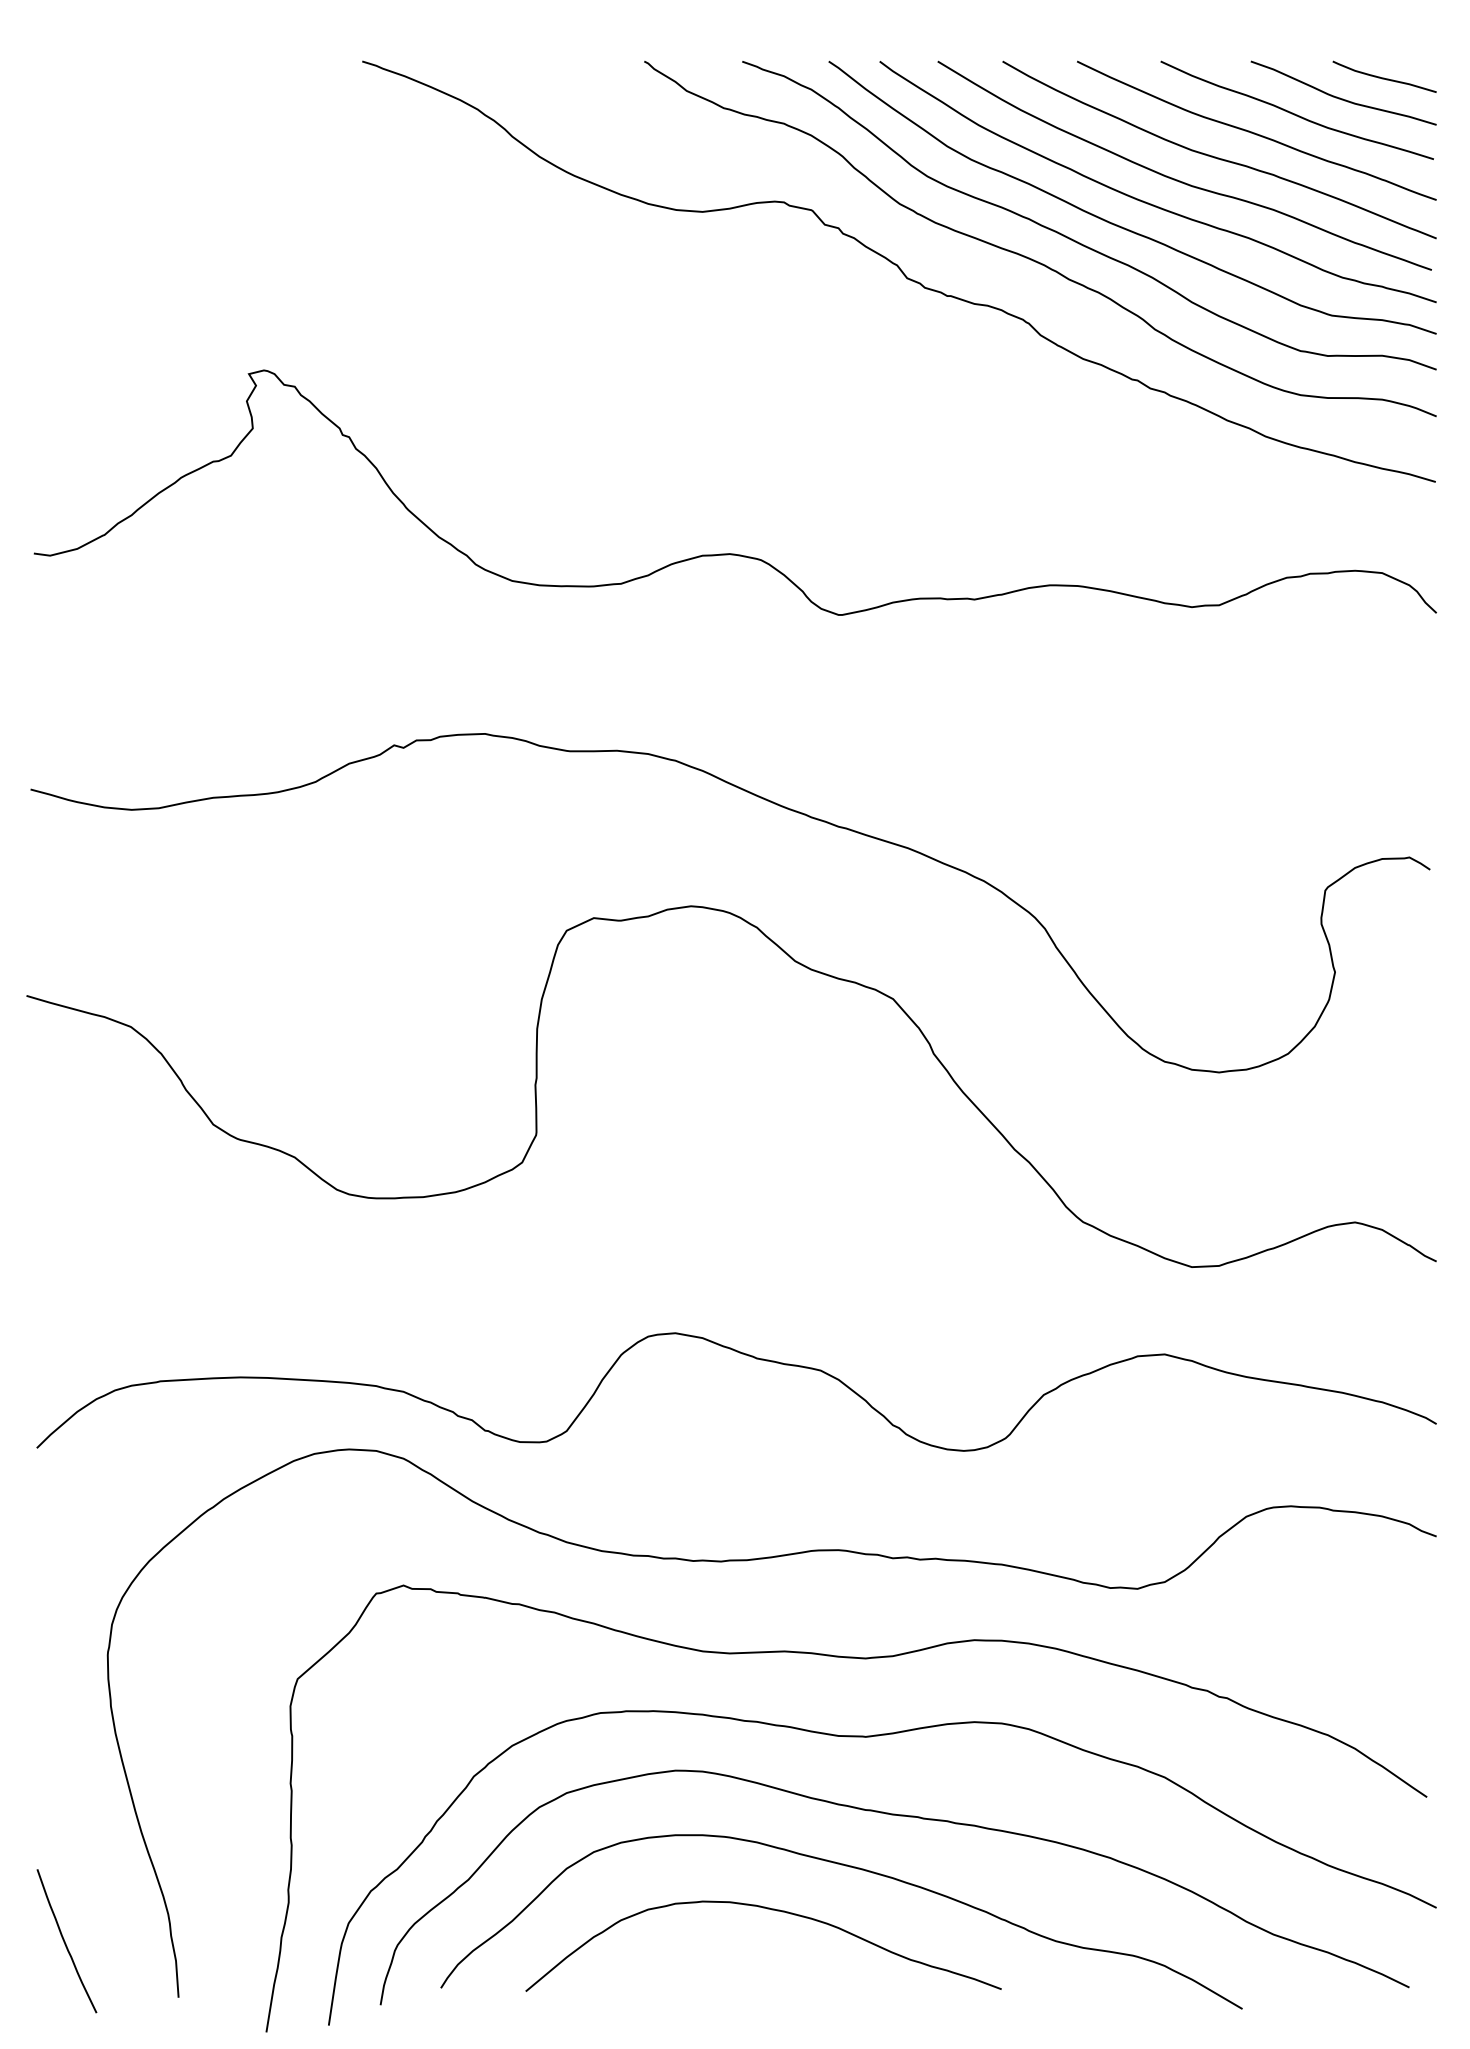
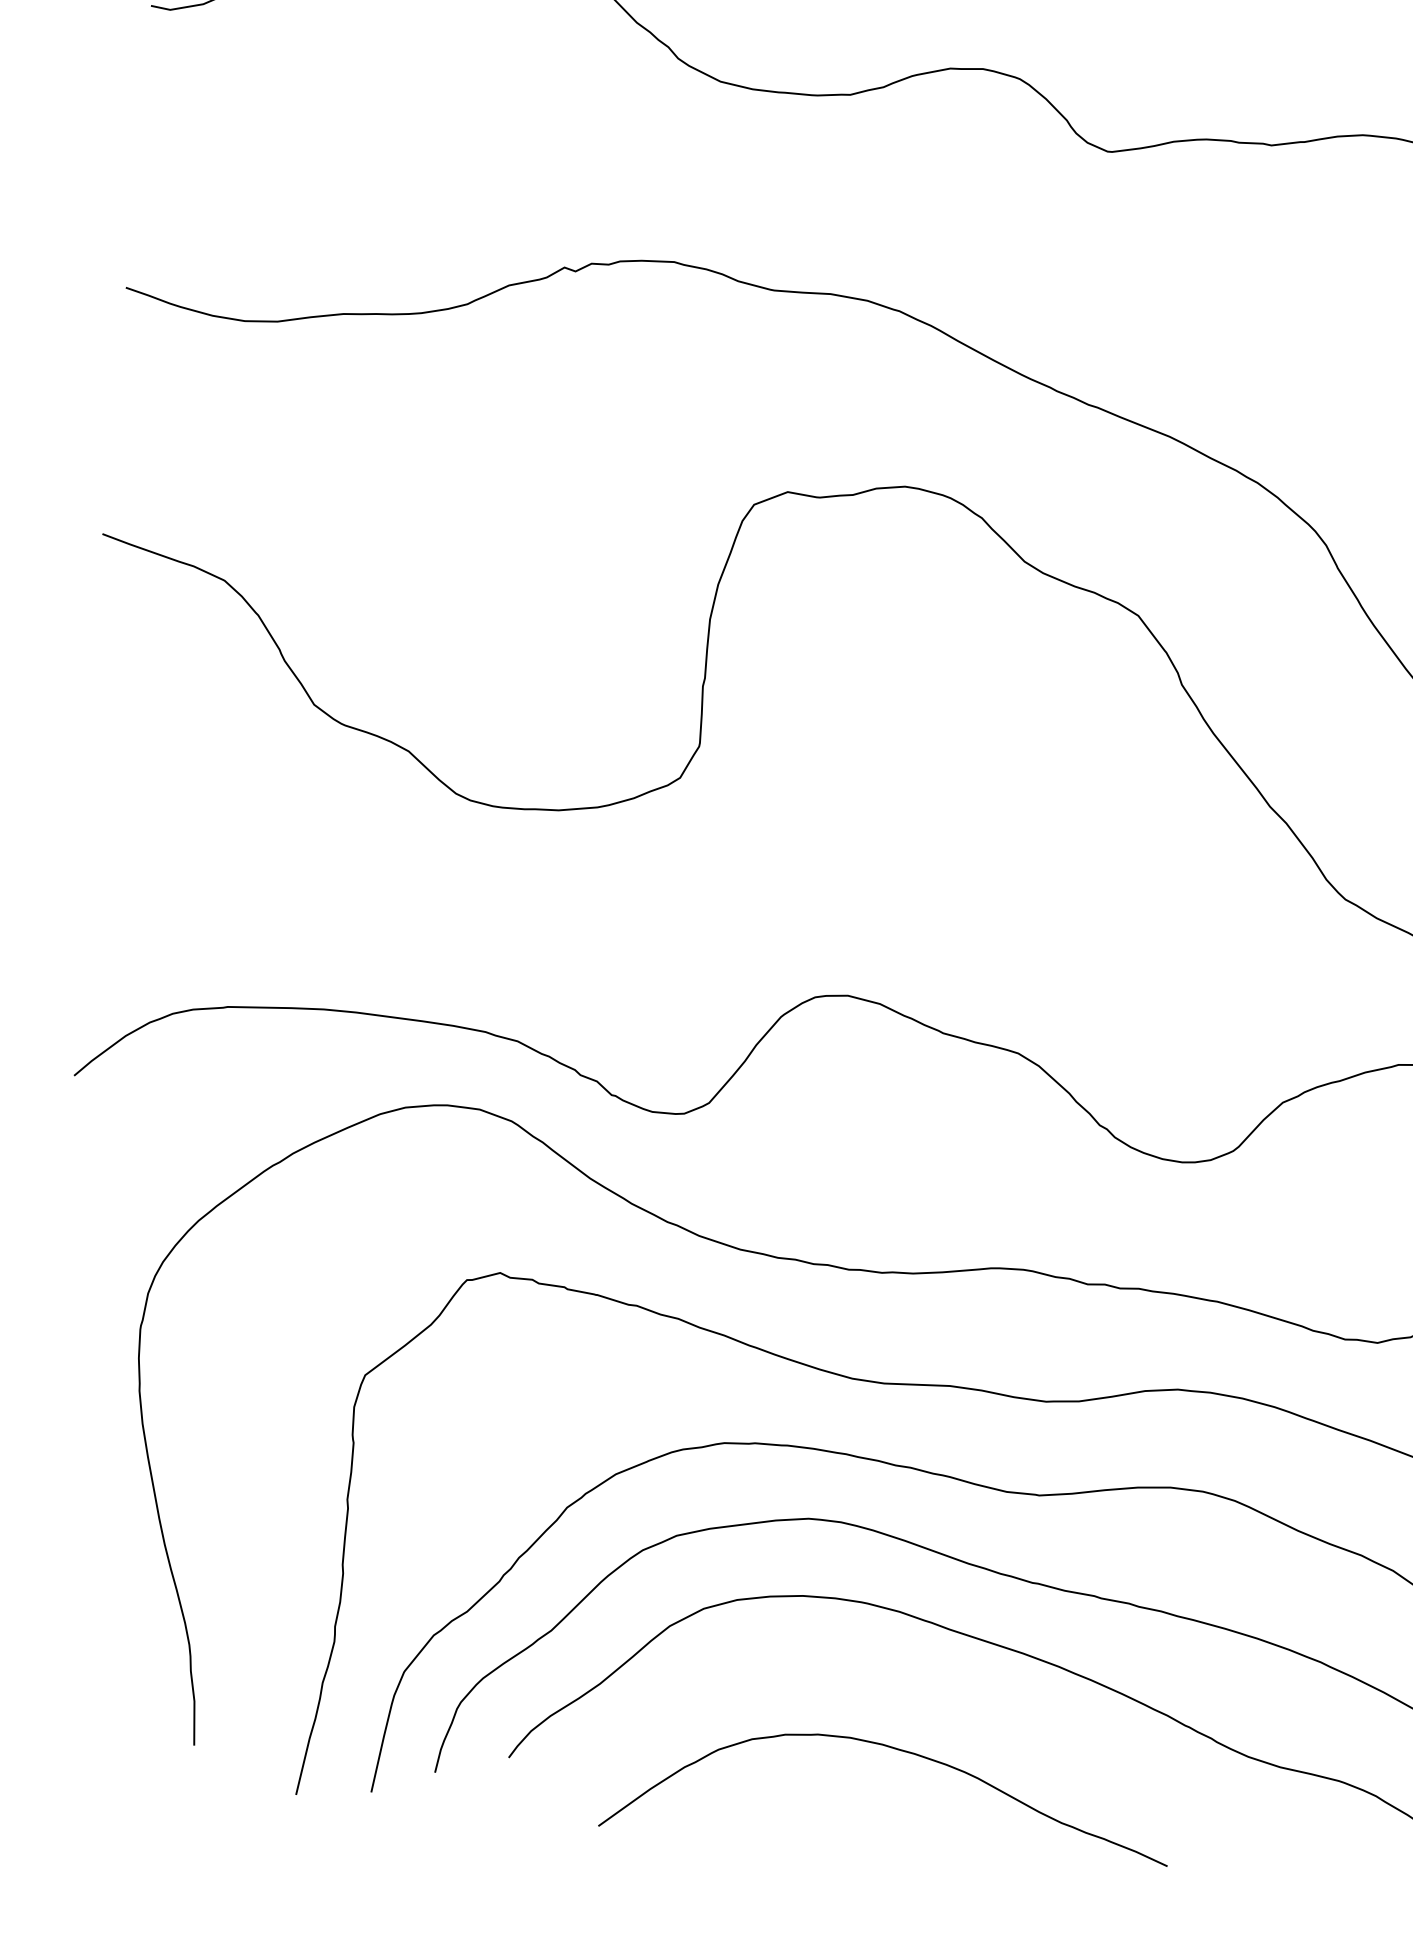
curve: (771, 1910) -> (899, 1751), moved
curve: (65, 1941) -> (64, 1668), removed

